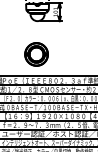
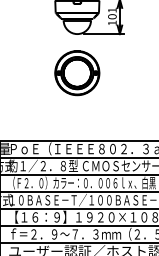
part: (36, 54) -> (77, 73), moved

